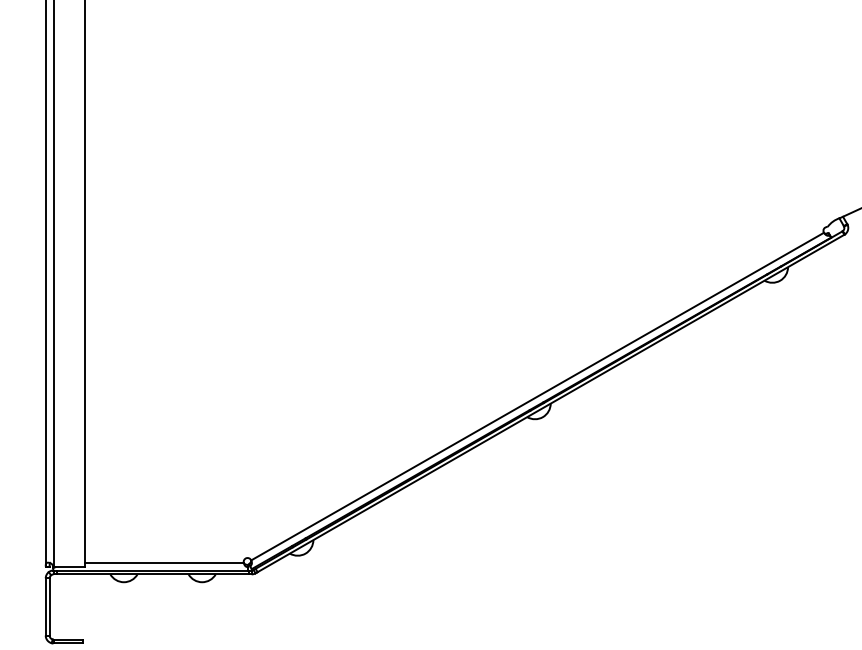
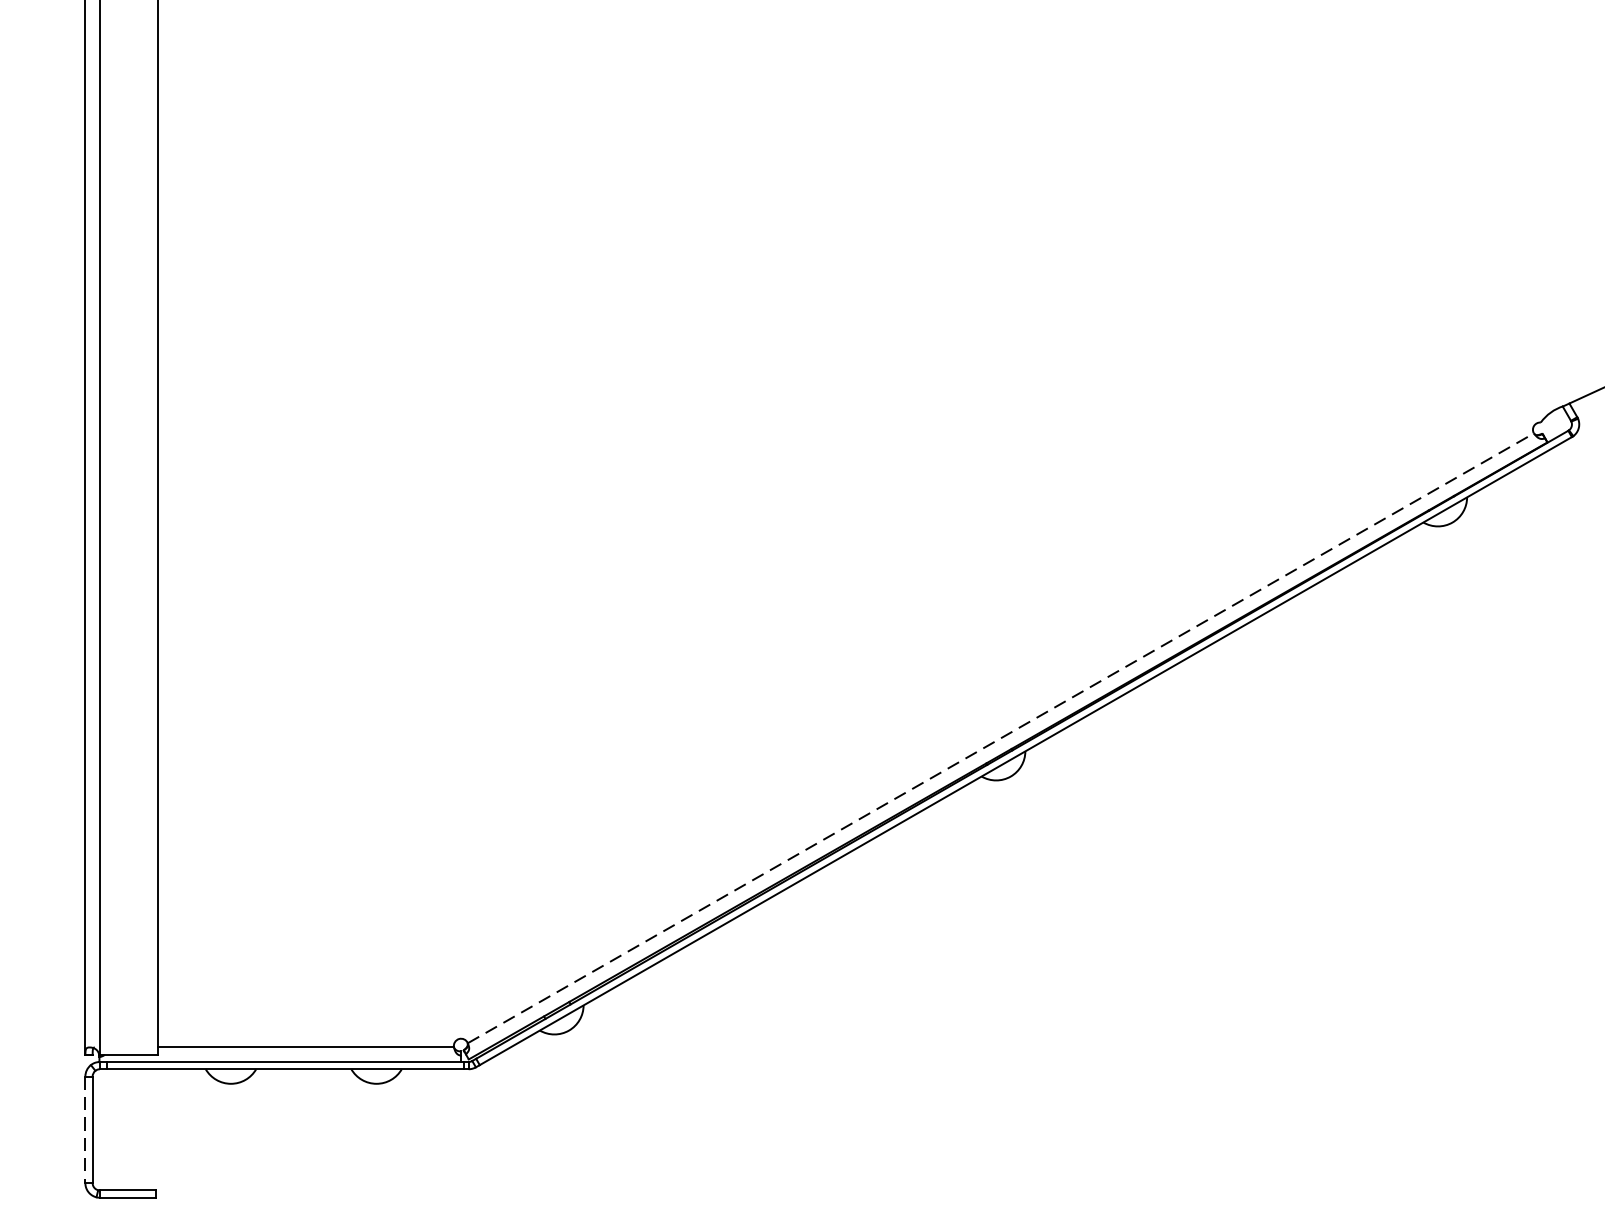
line: (537, 396) -> (1000, 738), solid -> dashed
line: (45, 606) -> (84, 1128), solid -> dashed

